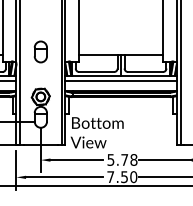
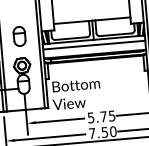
part: (40, 51) -> (19, 36), moved
text: (133, 159) -> (111, 115), 5.78 -> 5.75

